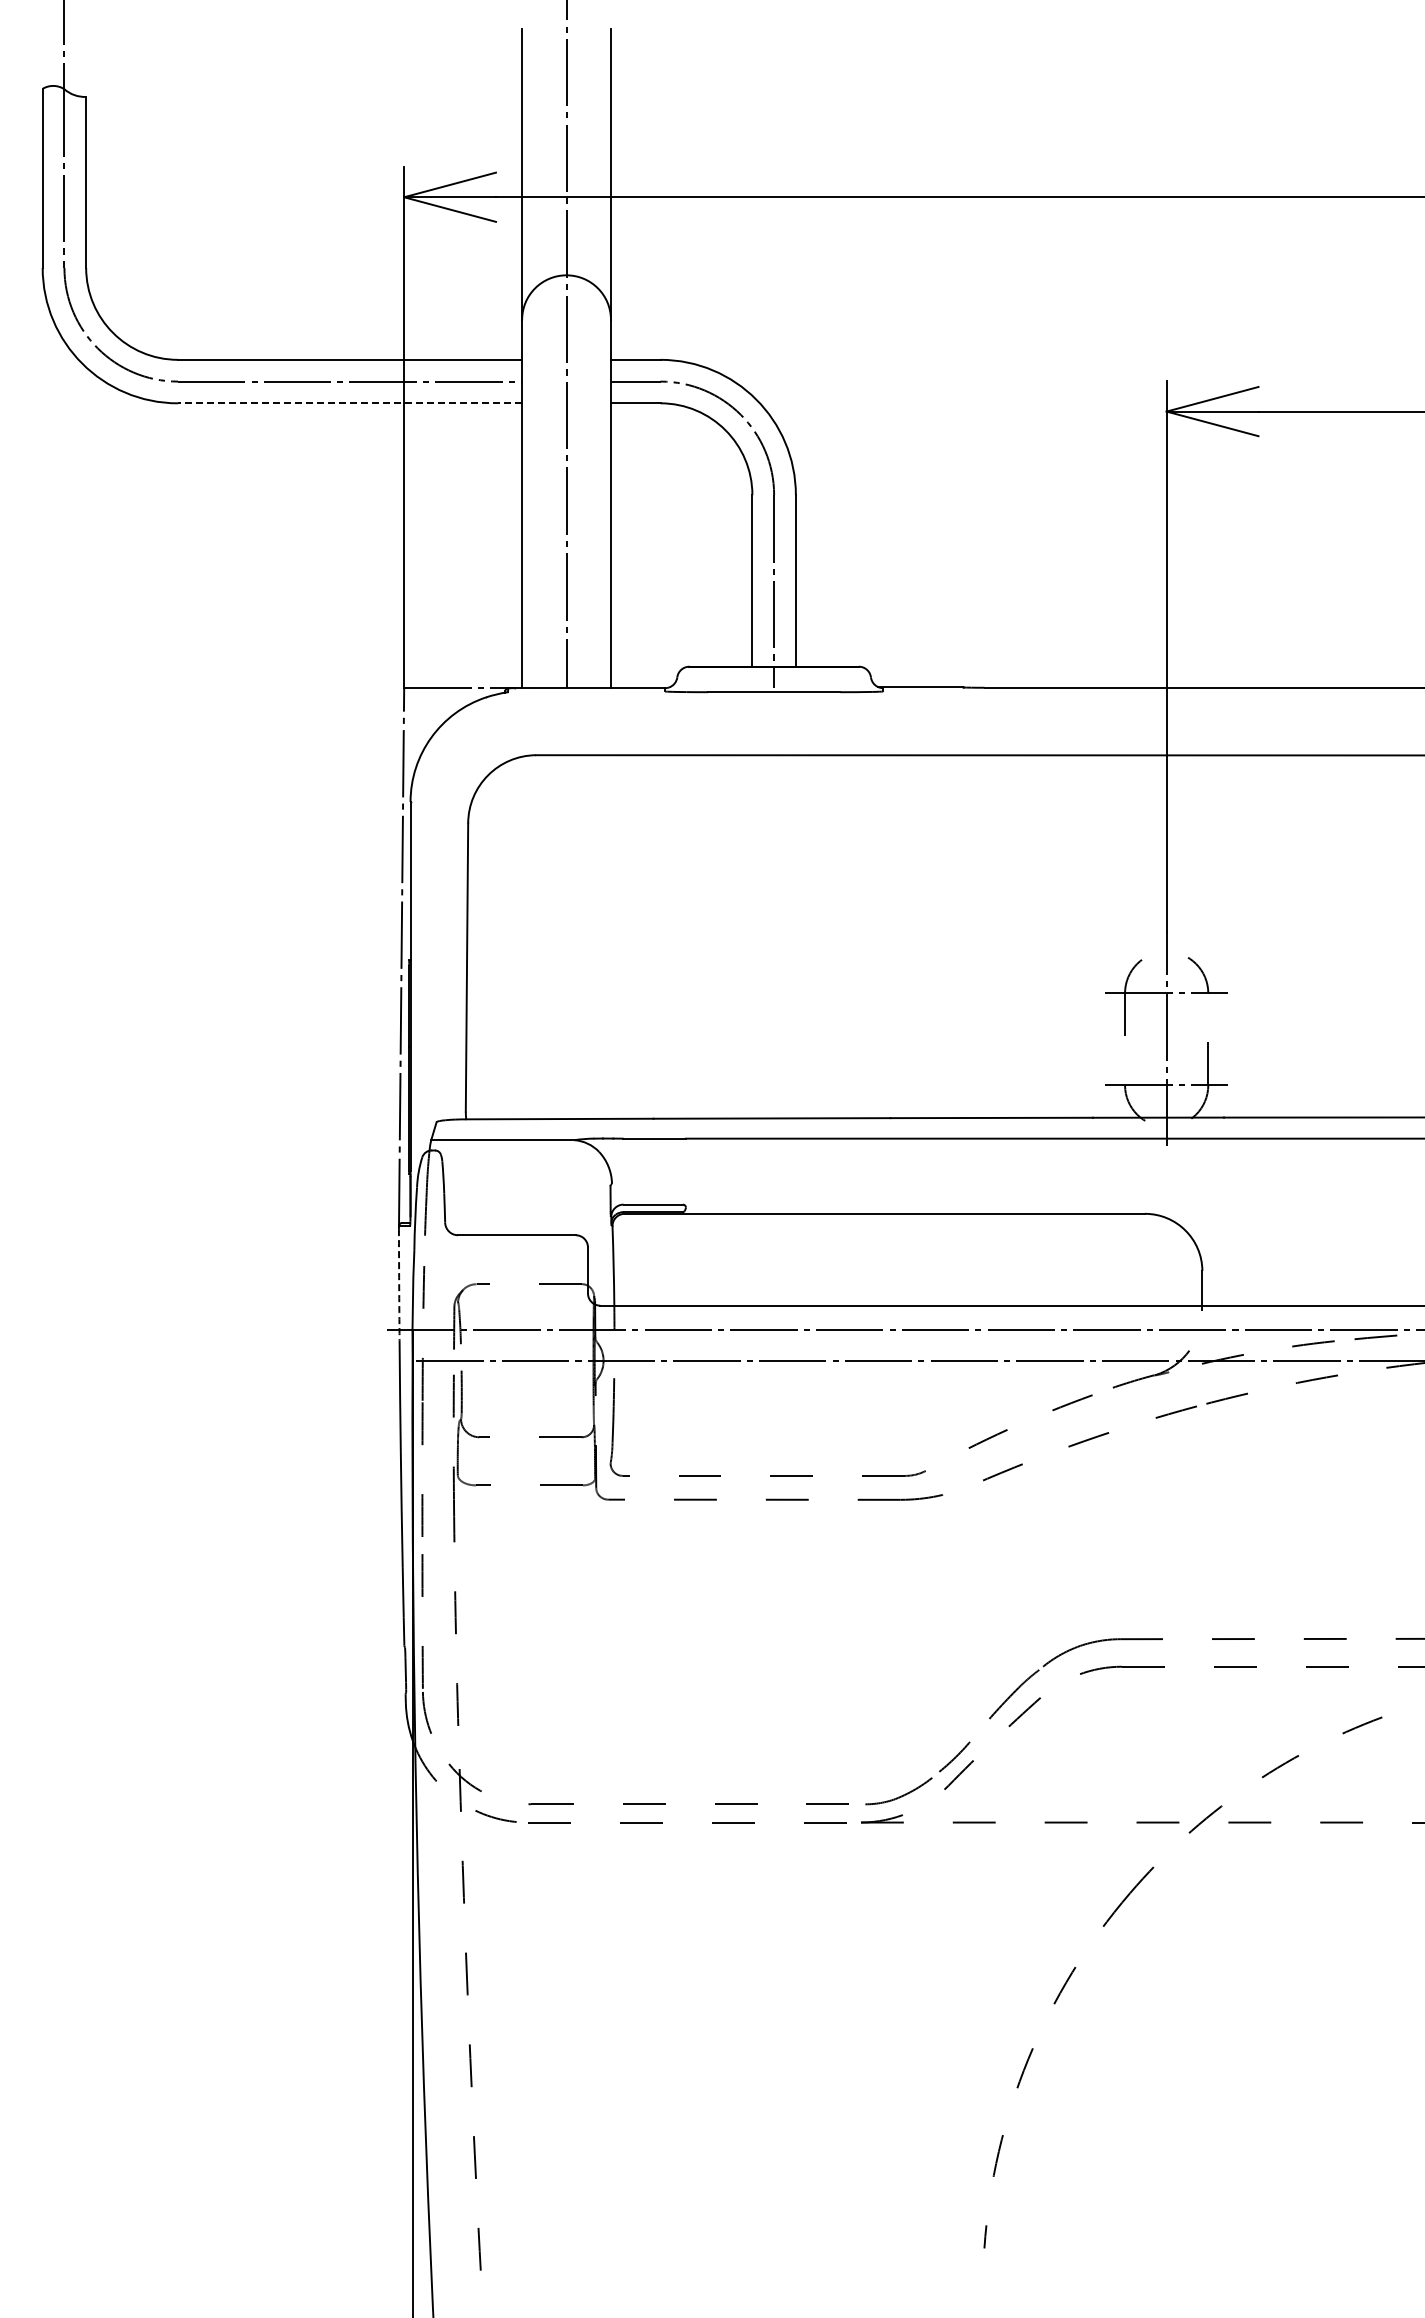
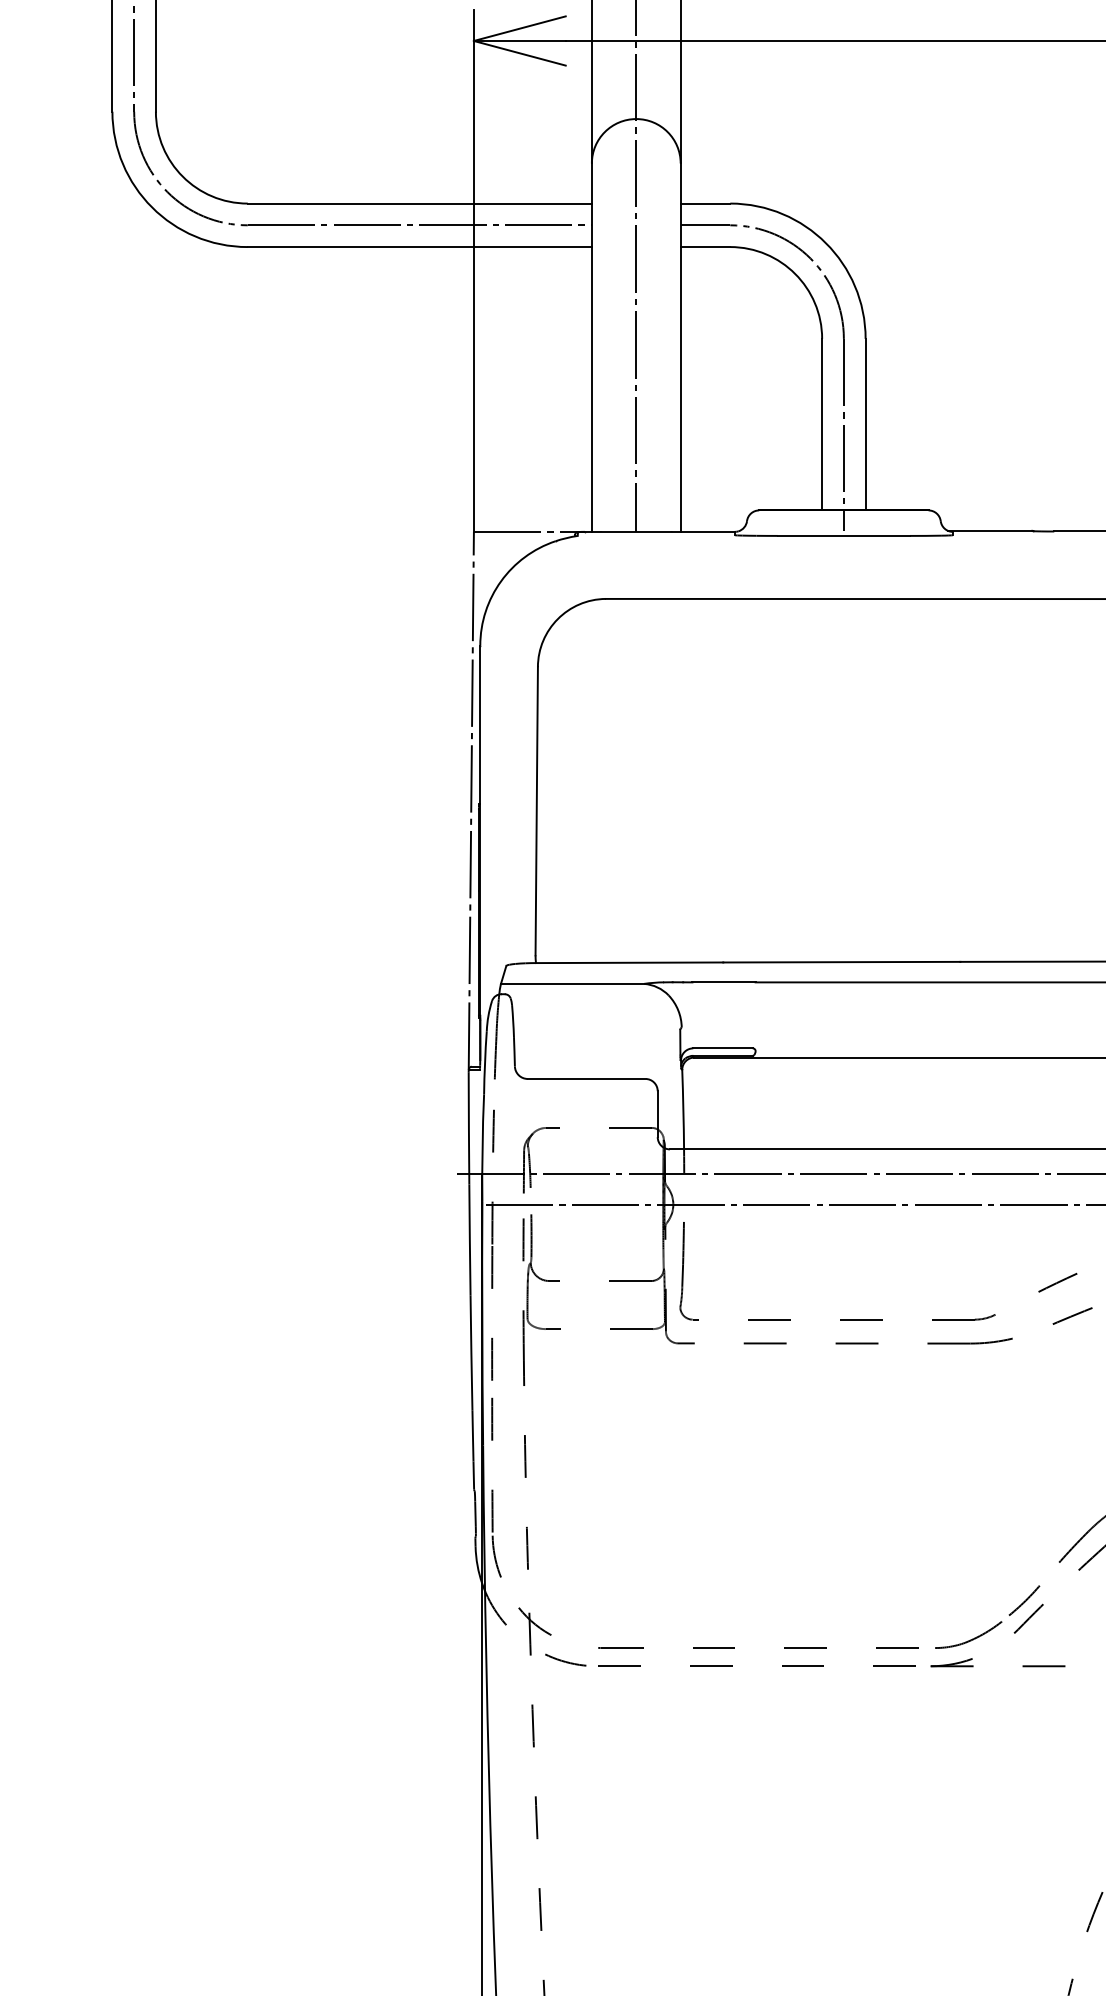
line: (349, 403) -> (419, 247), dashed -> solid
arc: (399, 1284) -> (469, 1128), dashed -> solid

